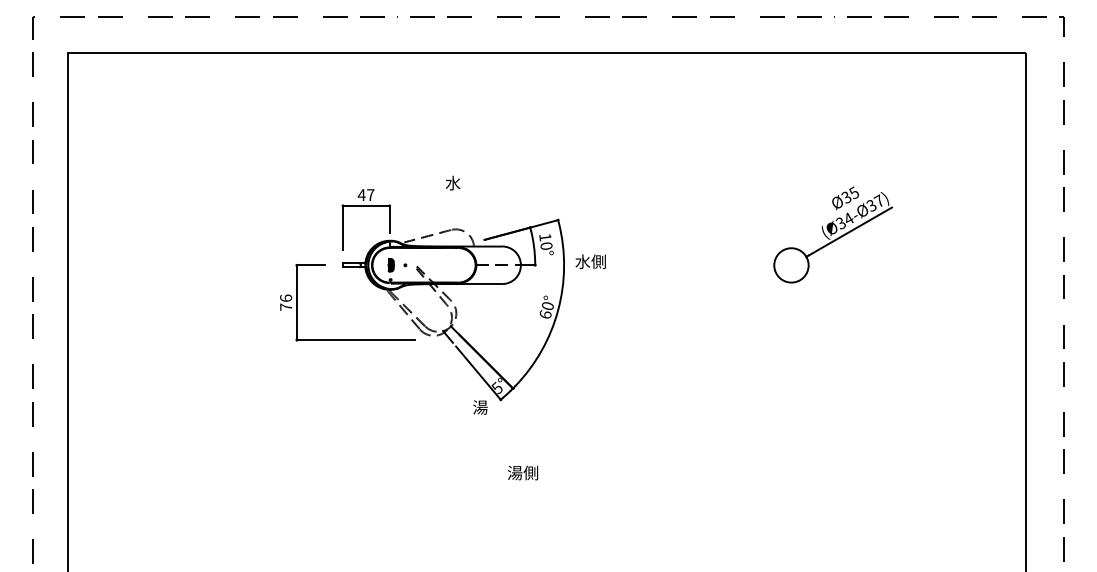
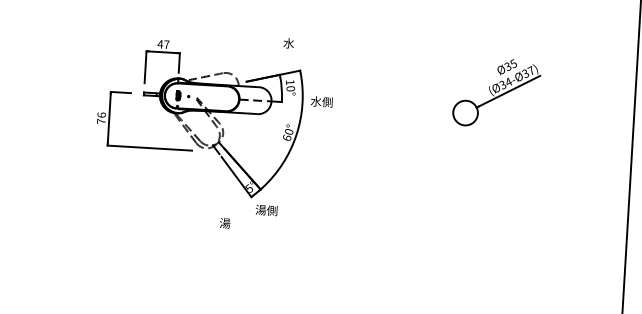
text: (453, 182) -> (289, 42), moved
text: (480, 407) -> (225, 223), moved
text: (523, 472) -> (266, 210), moved

